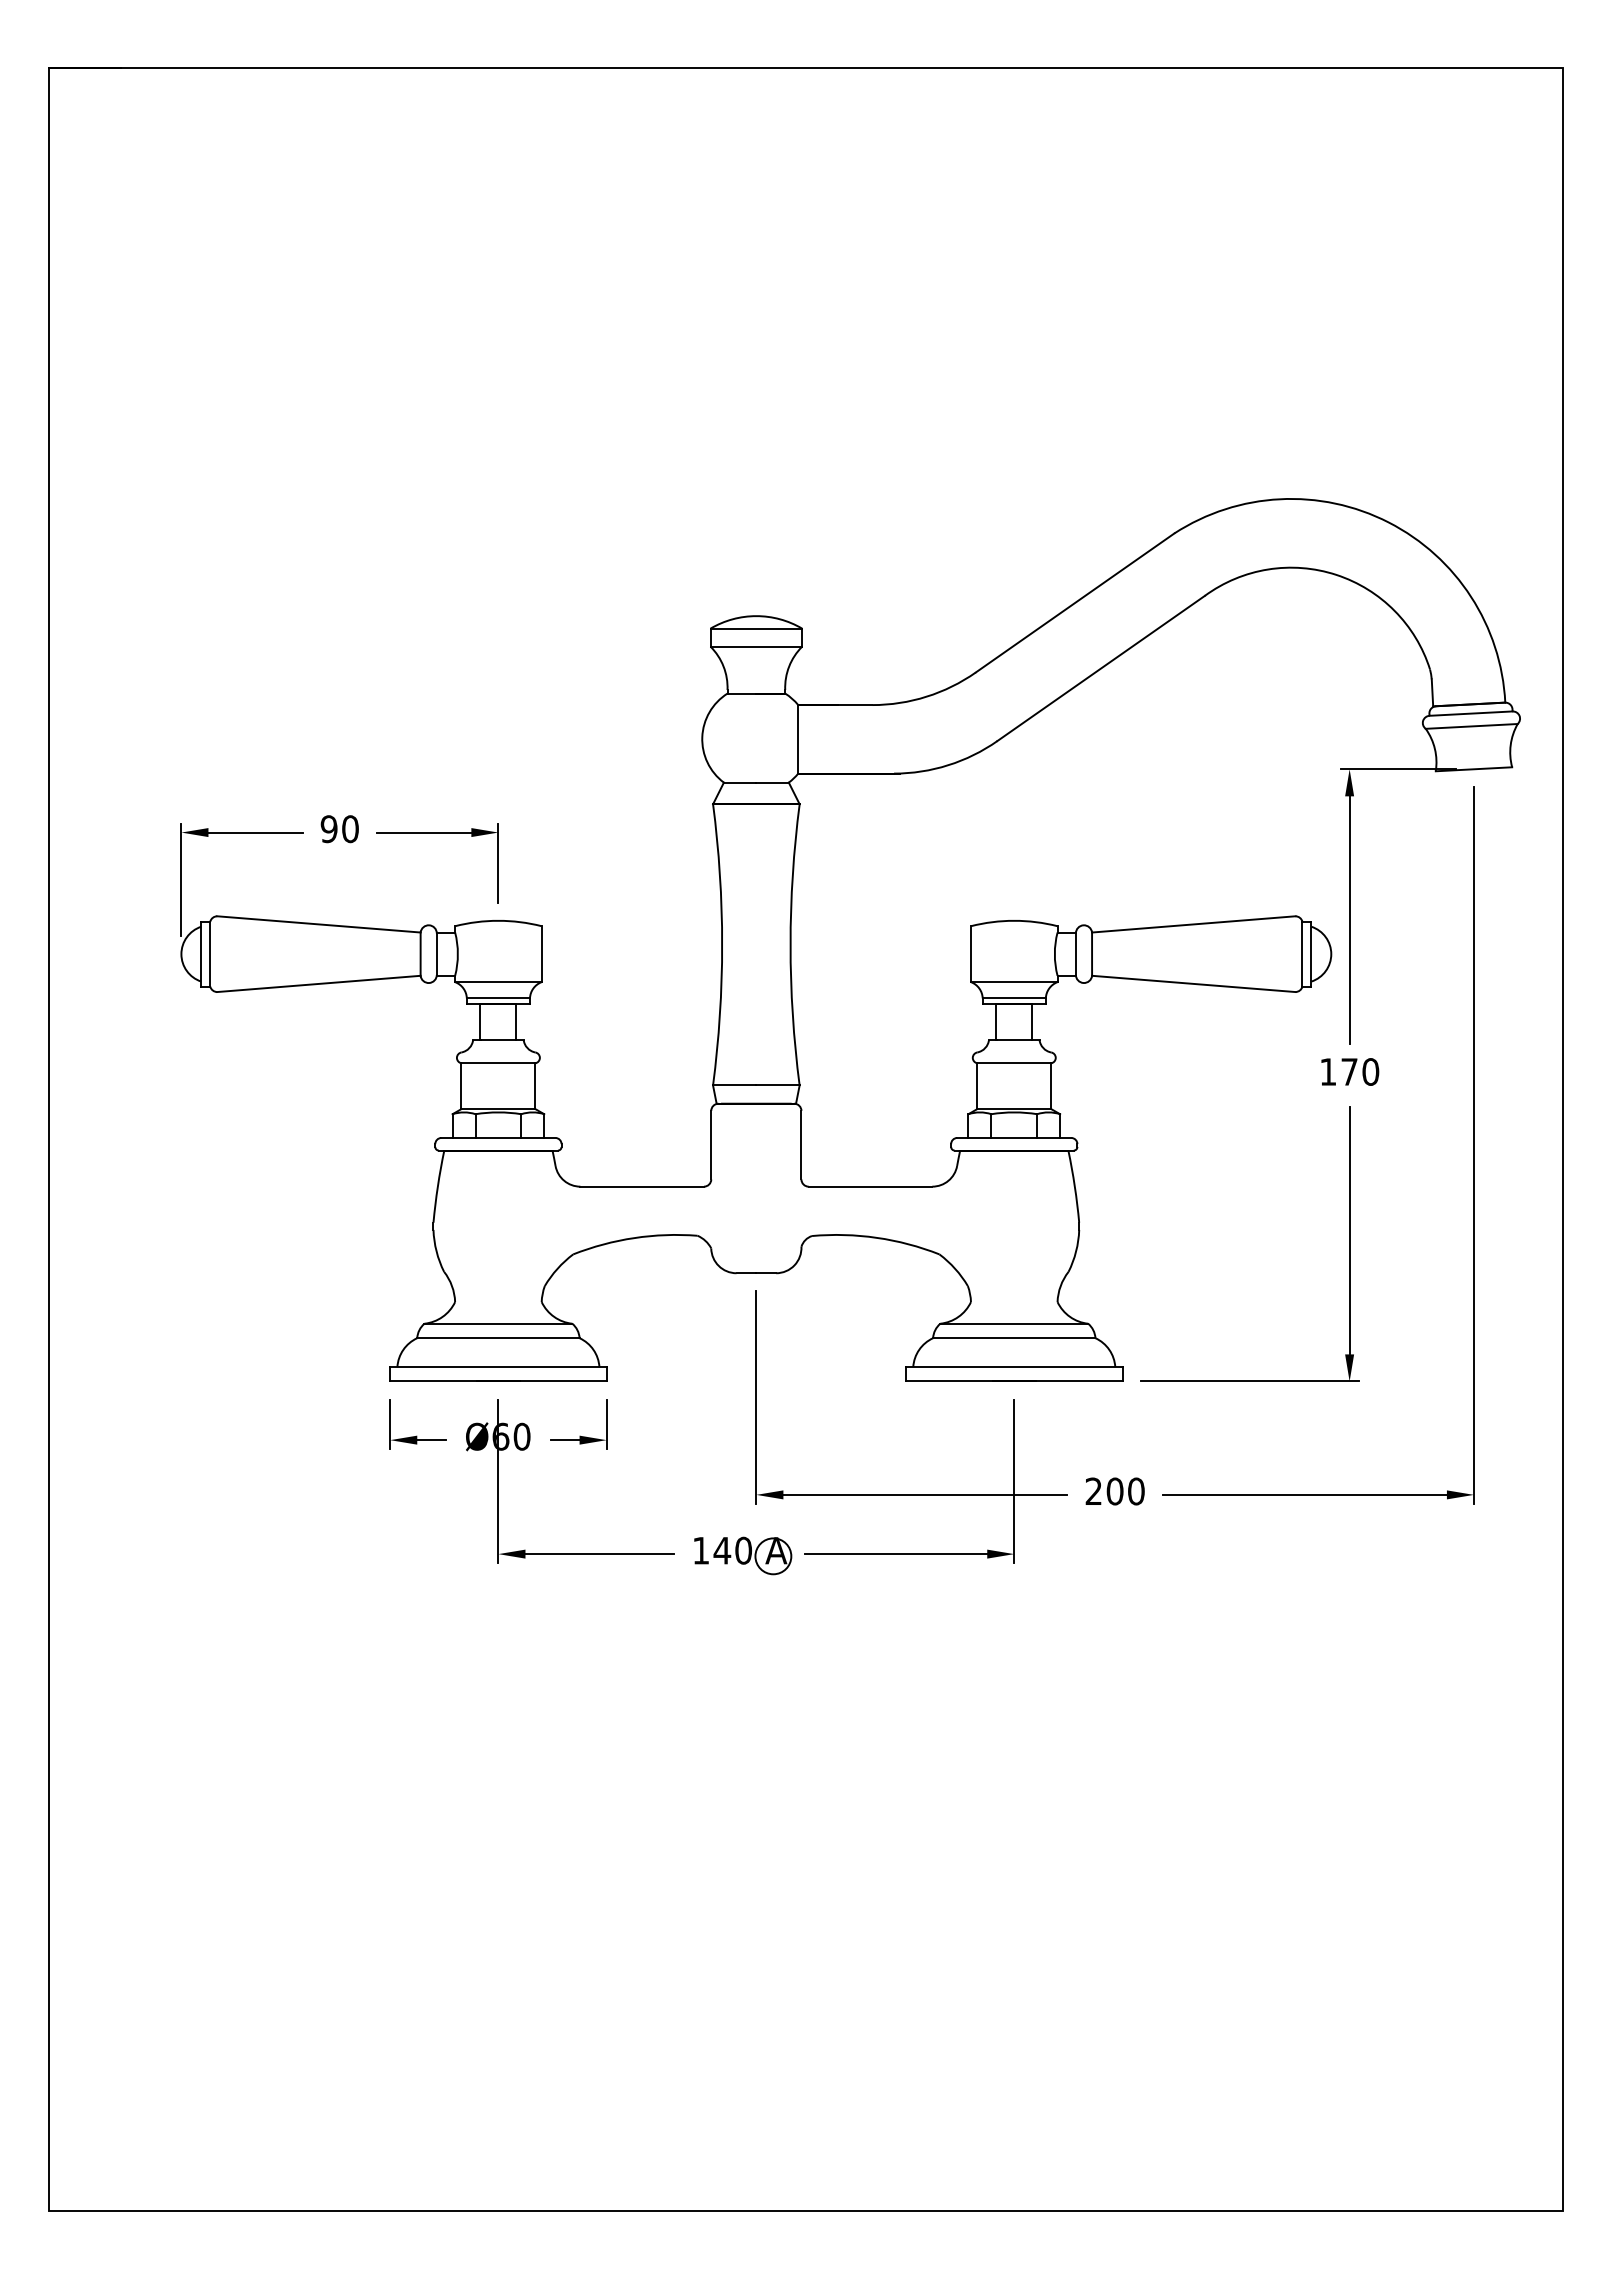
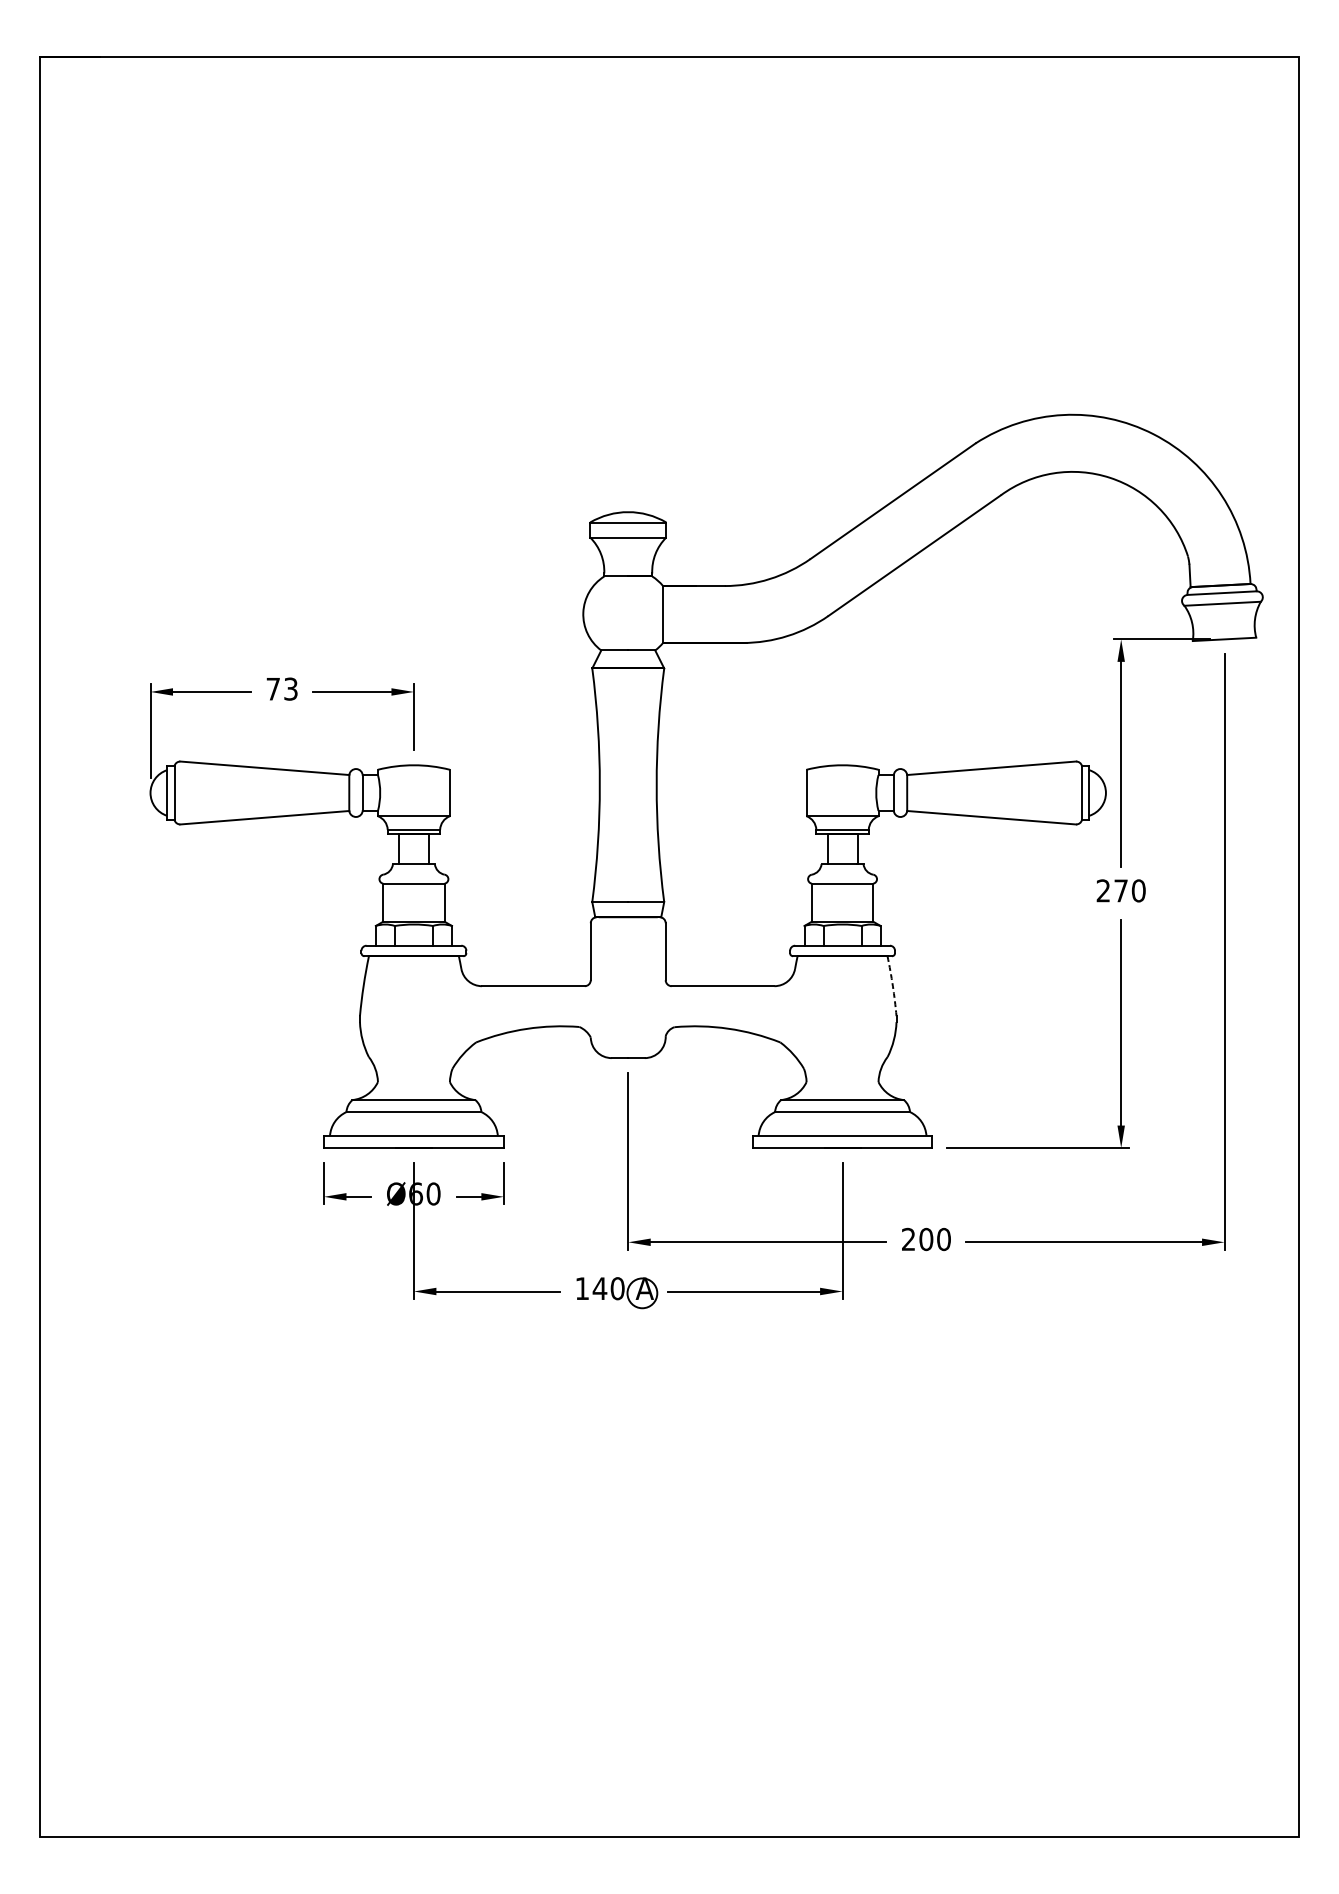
text: (339, 829) -> (281, 689), 90 -> 73
text: (1327, 1071) -> (1102, 890), 170 -> 270
arc: (1074, 1186) -> (892, 986), solid -> dashed

